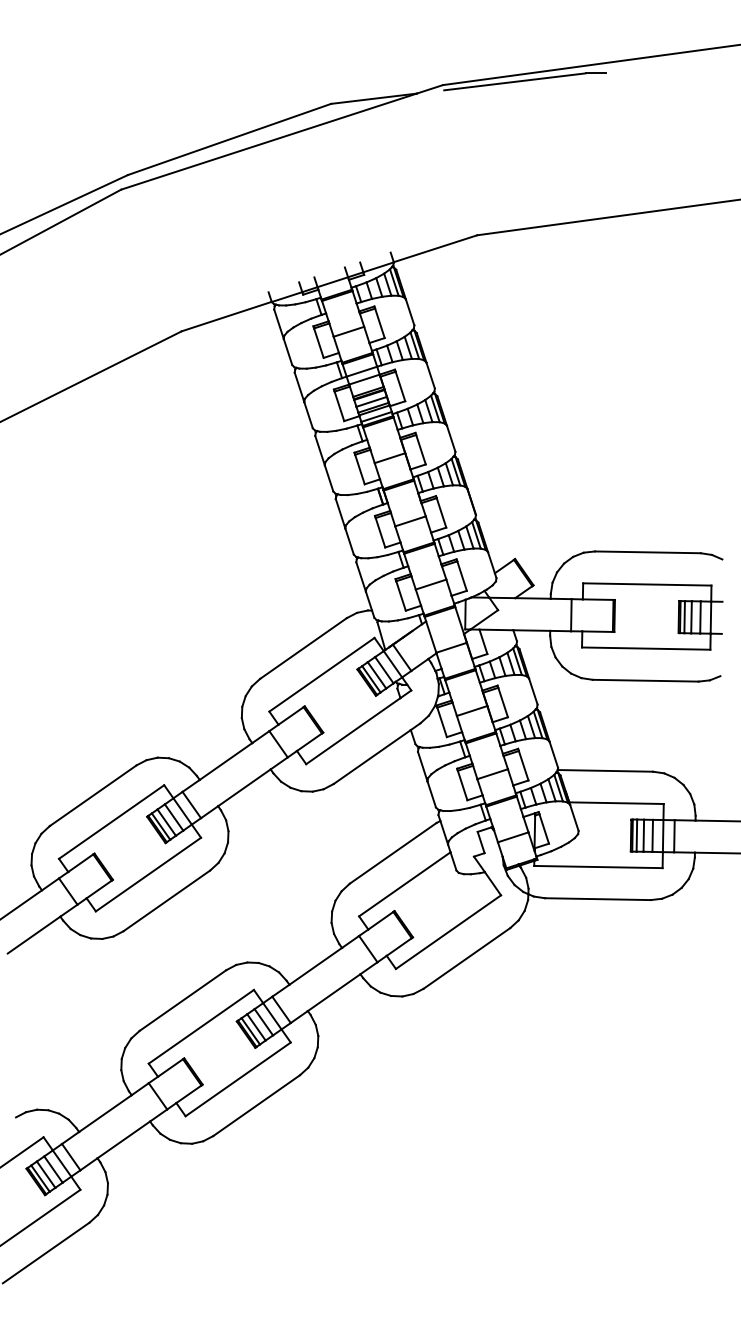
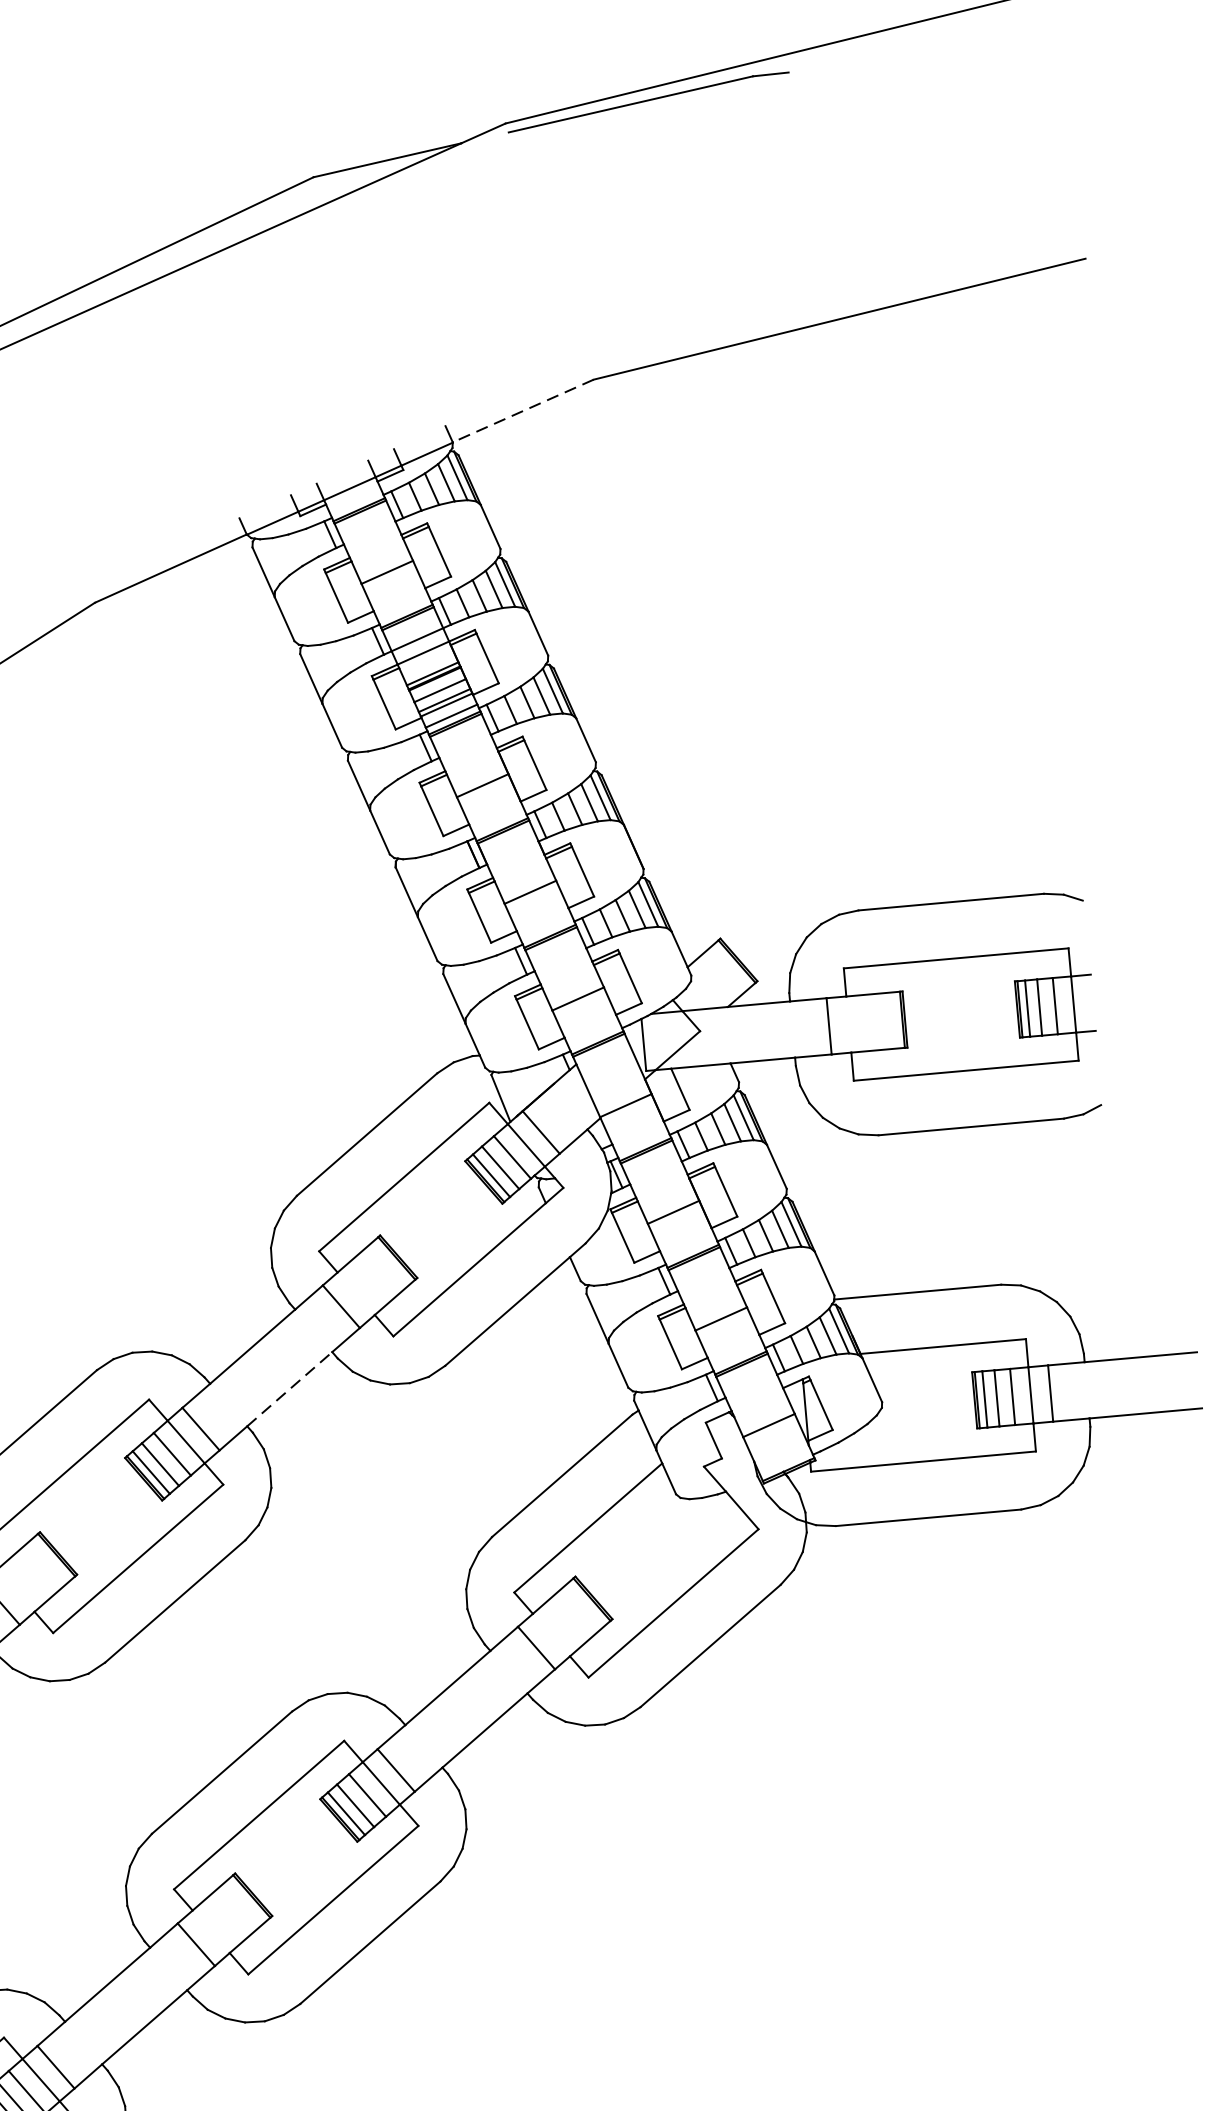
line: (435, 248) -> (523, 410), solid -> dashed
line: (244, 787) -> (289, 1388), solid -> dashed

